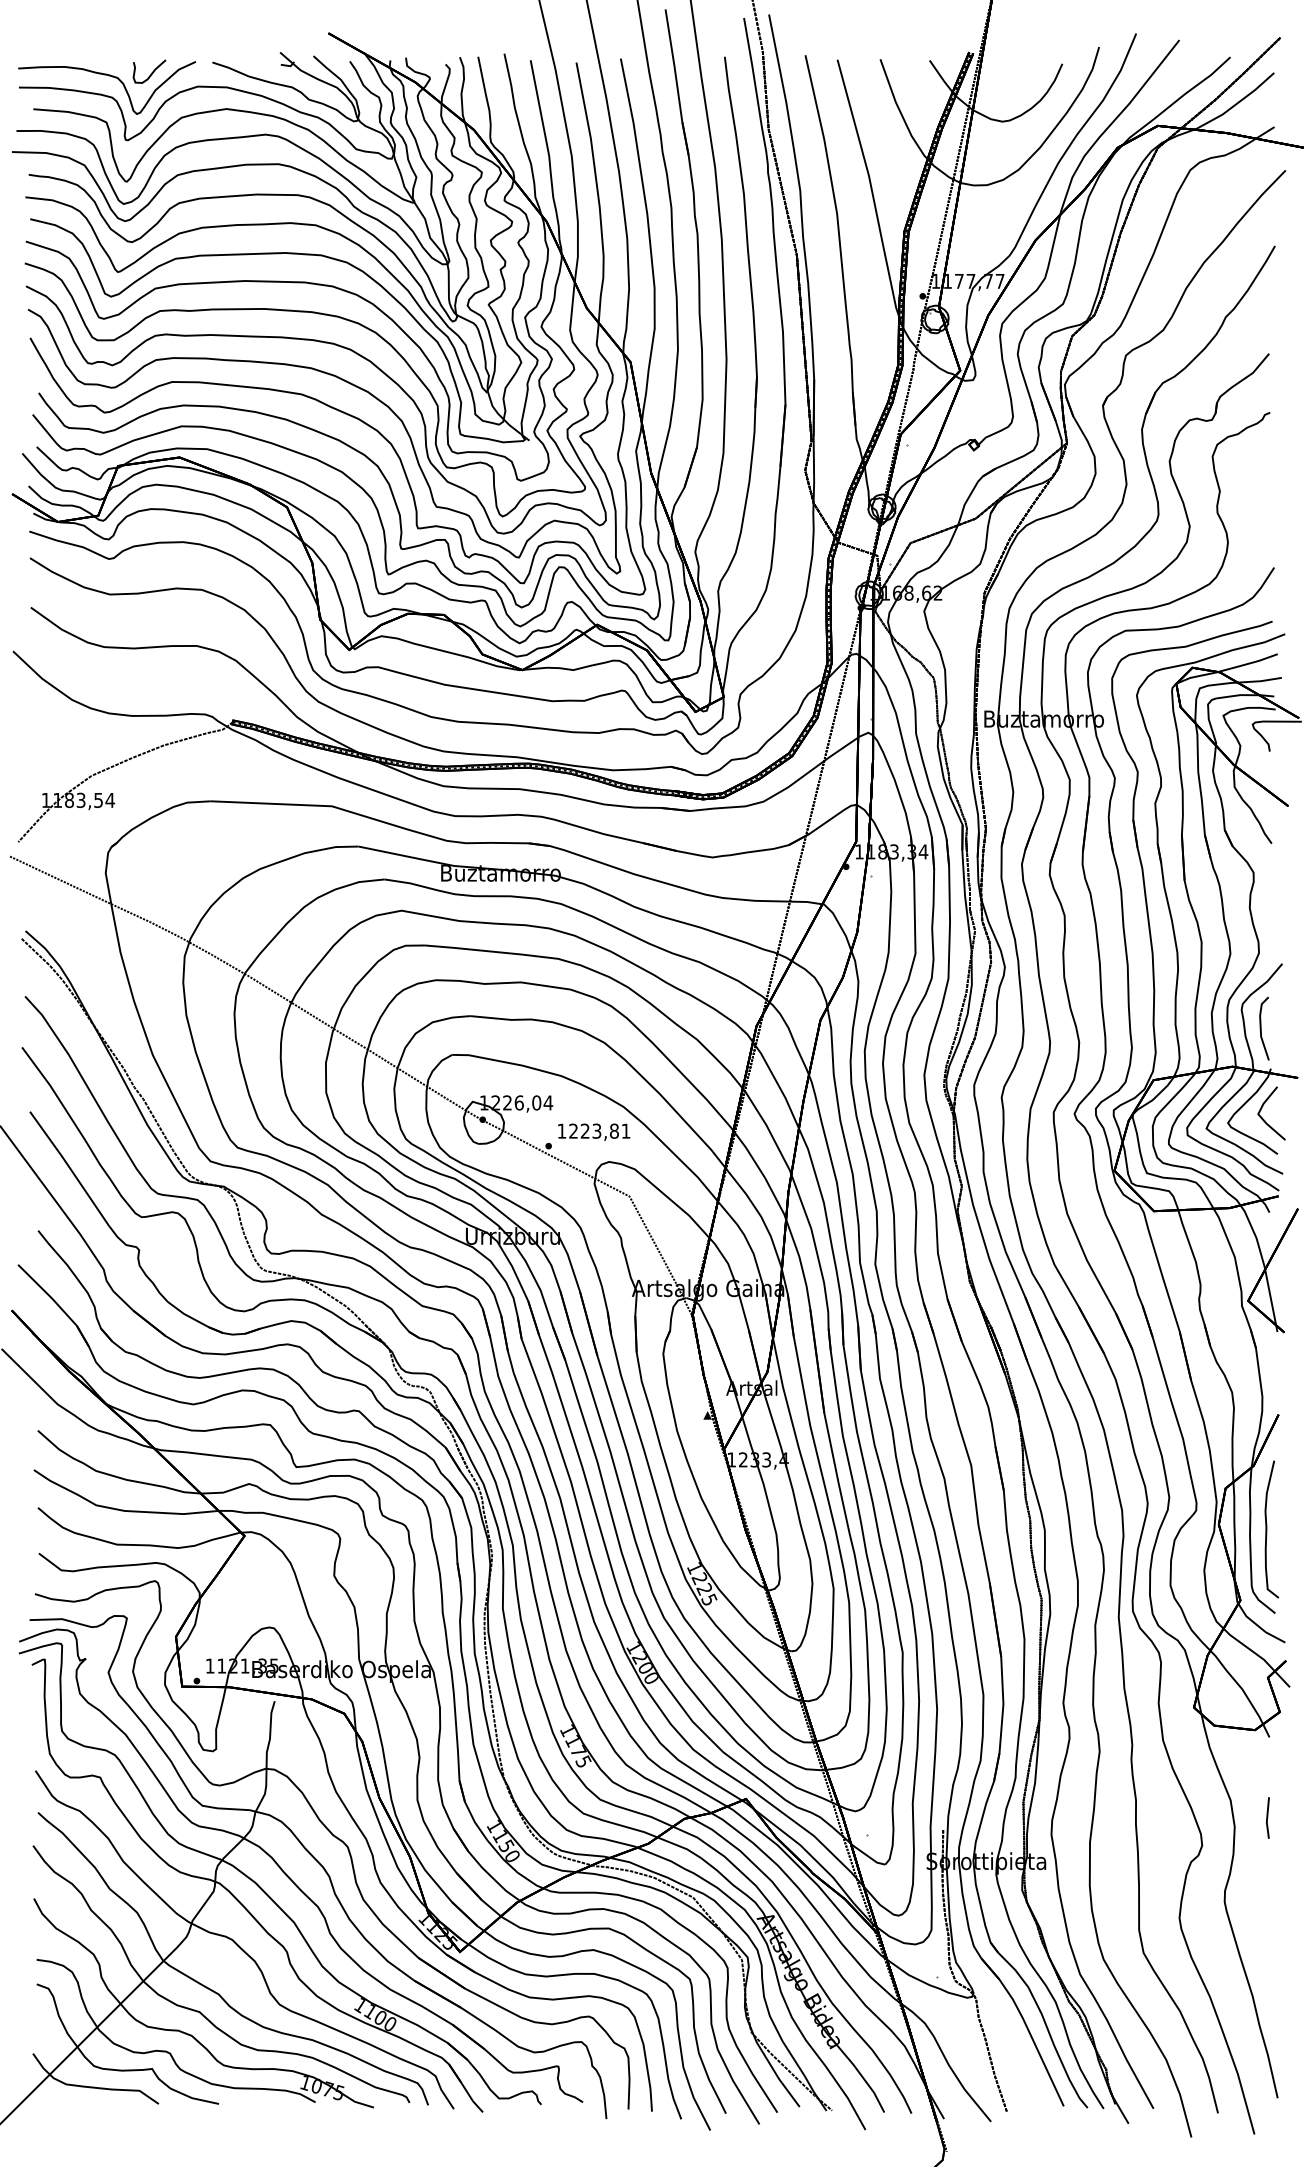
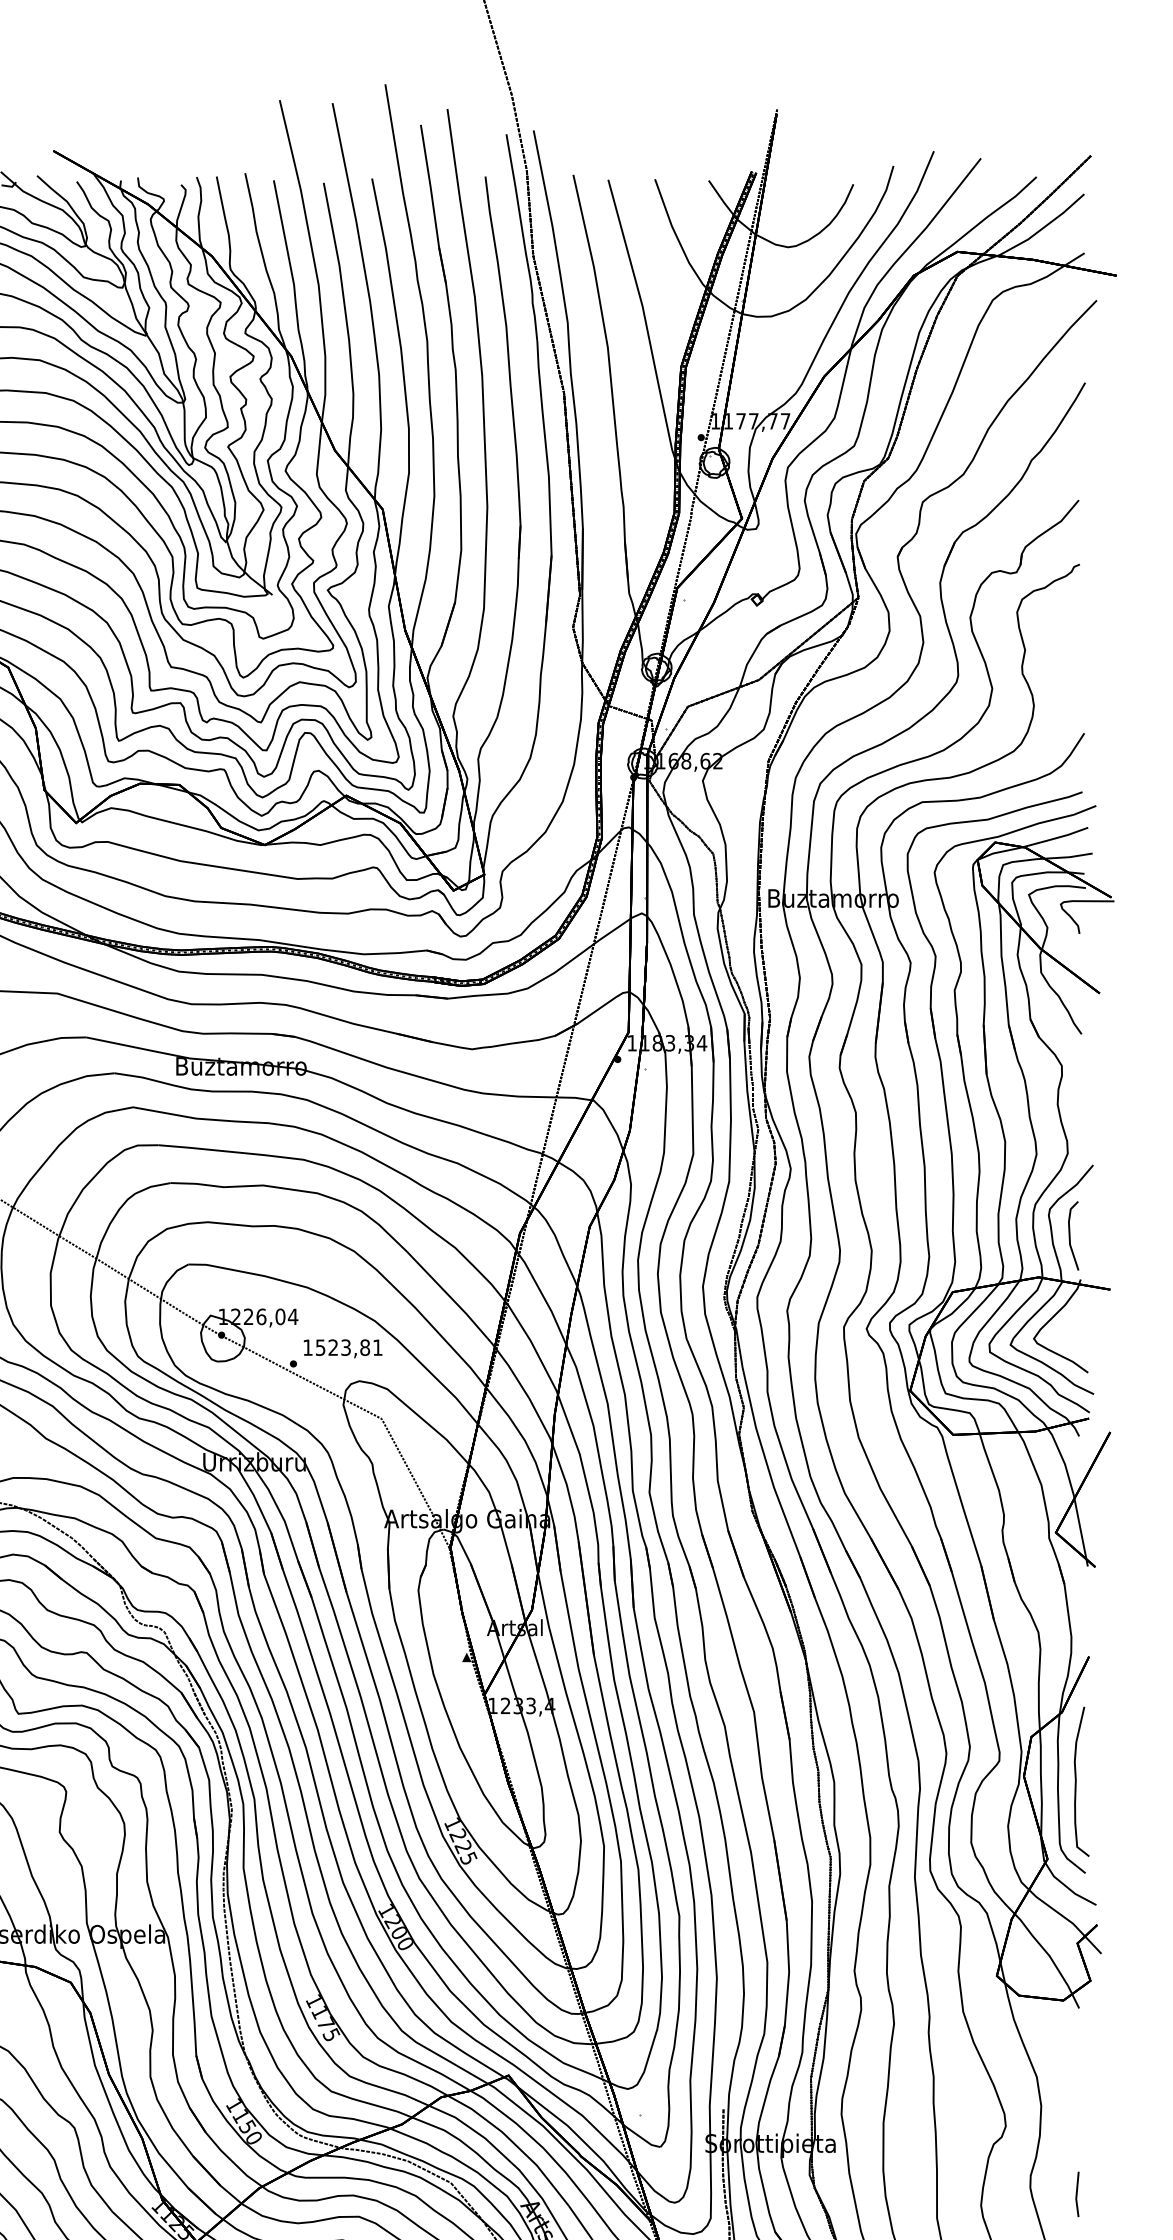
line: (1264, 1119) -> (1073, 1334), removed
text: (573, 1130) -> (320, 1346), 1223,81 -> 1523,81
line: (1267, 1817) -> (1077, 2193), moved

